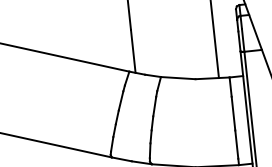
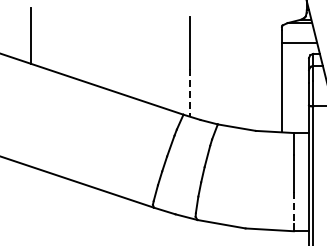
line: (133, 52) -> (190, 93), solid -> dashed
line: (236, 144) -> (293, 208), solid -> dashed

